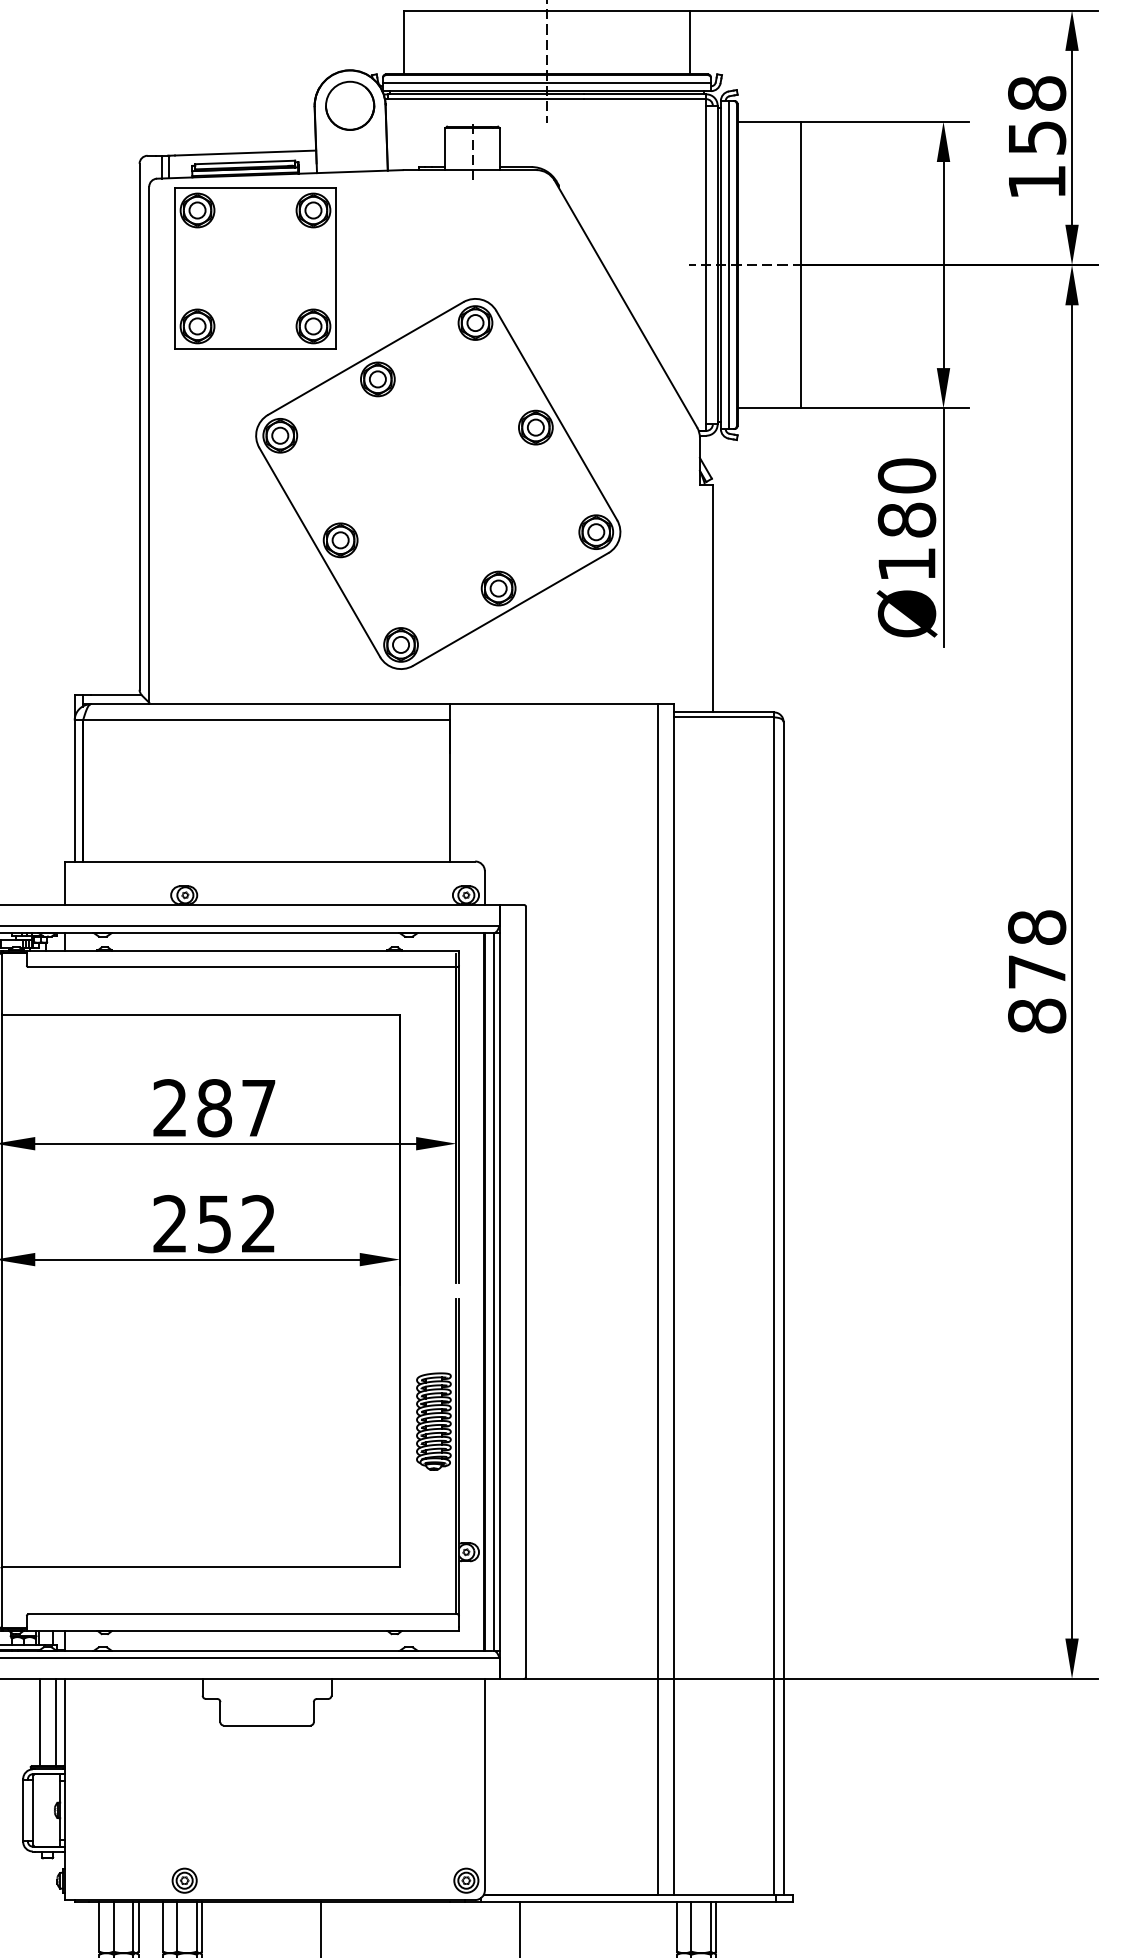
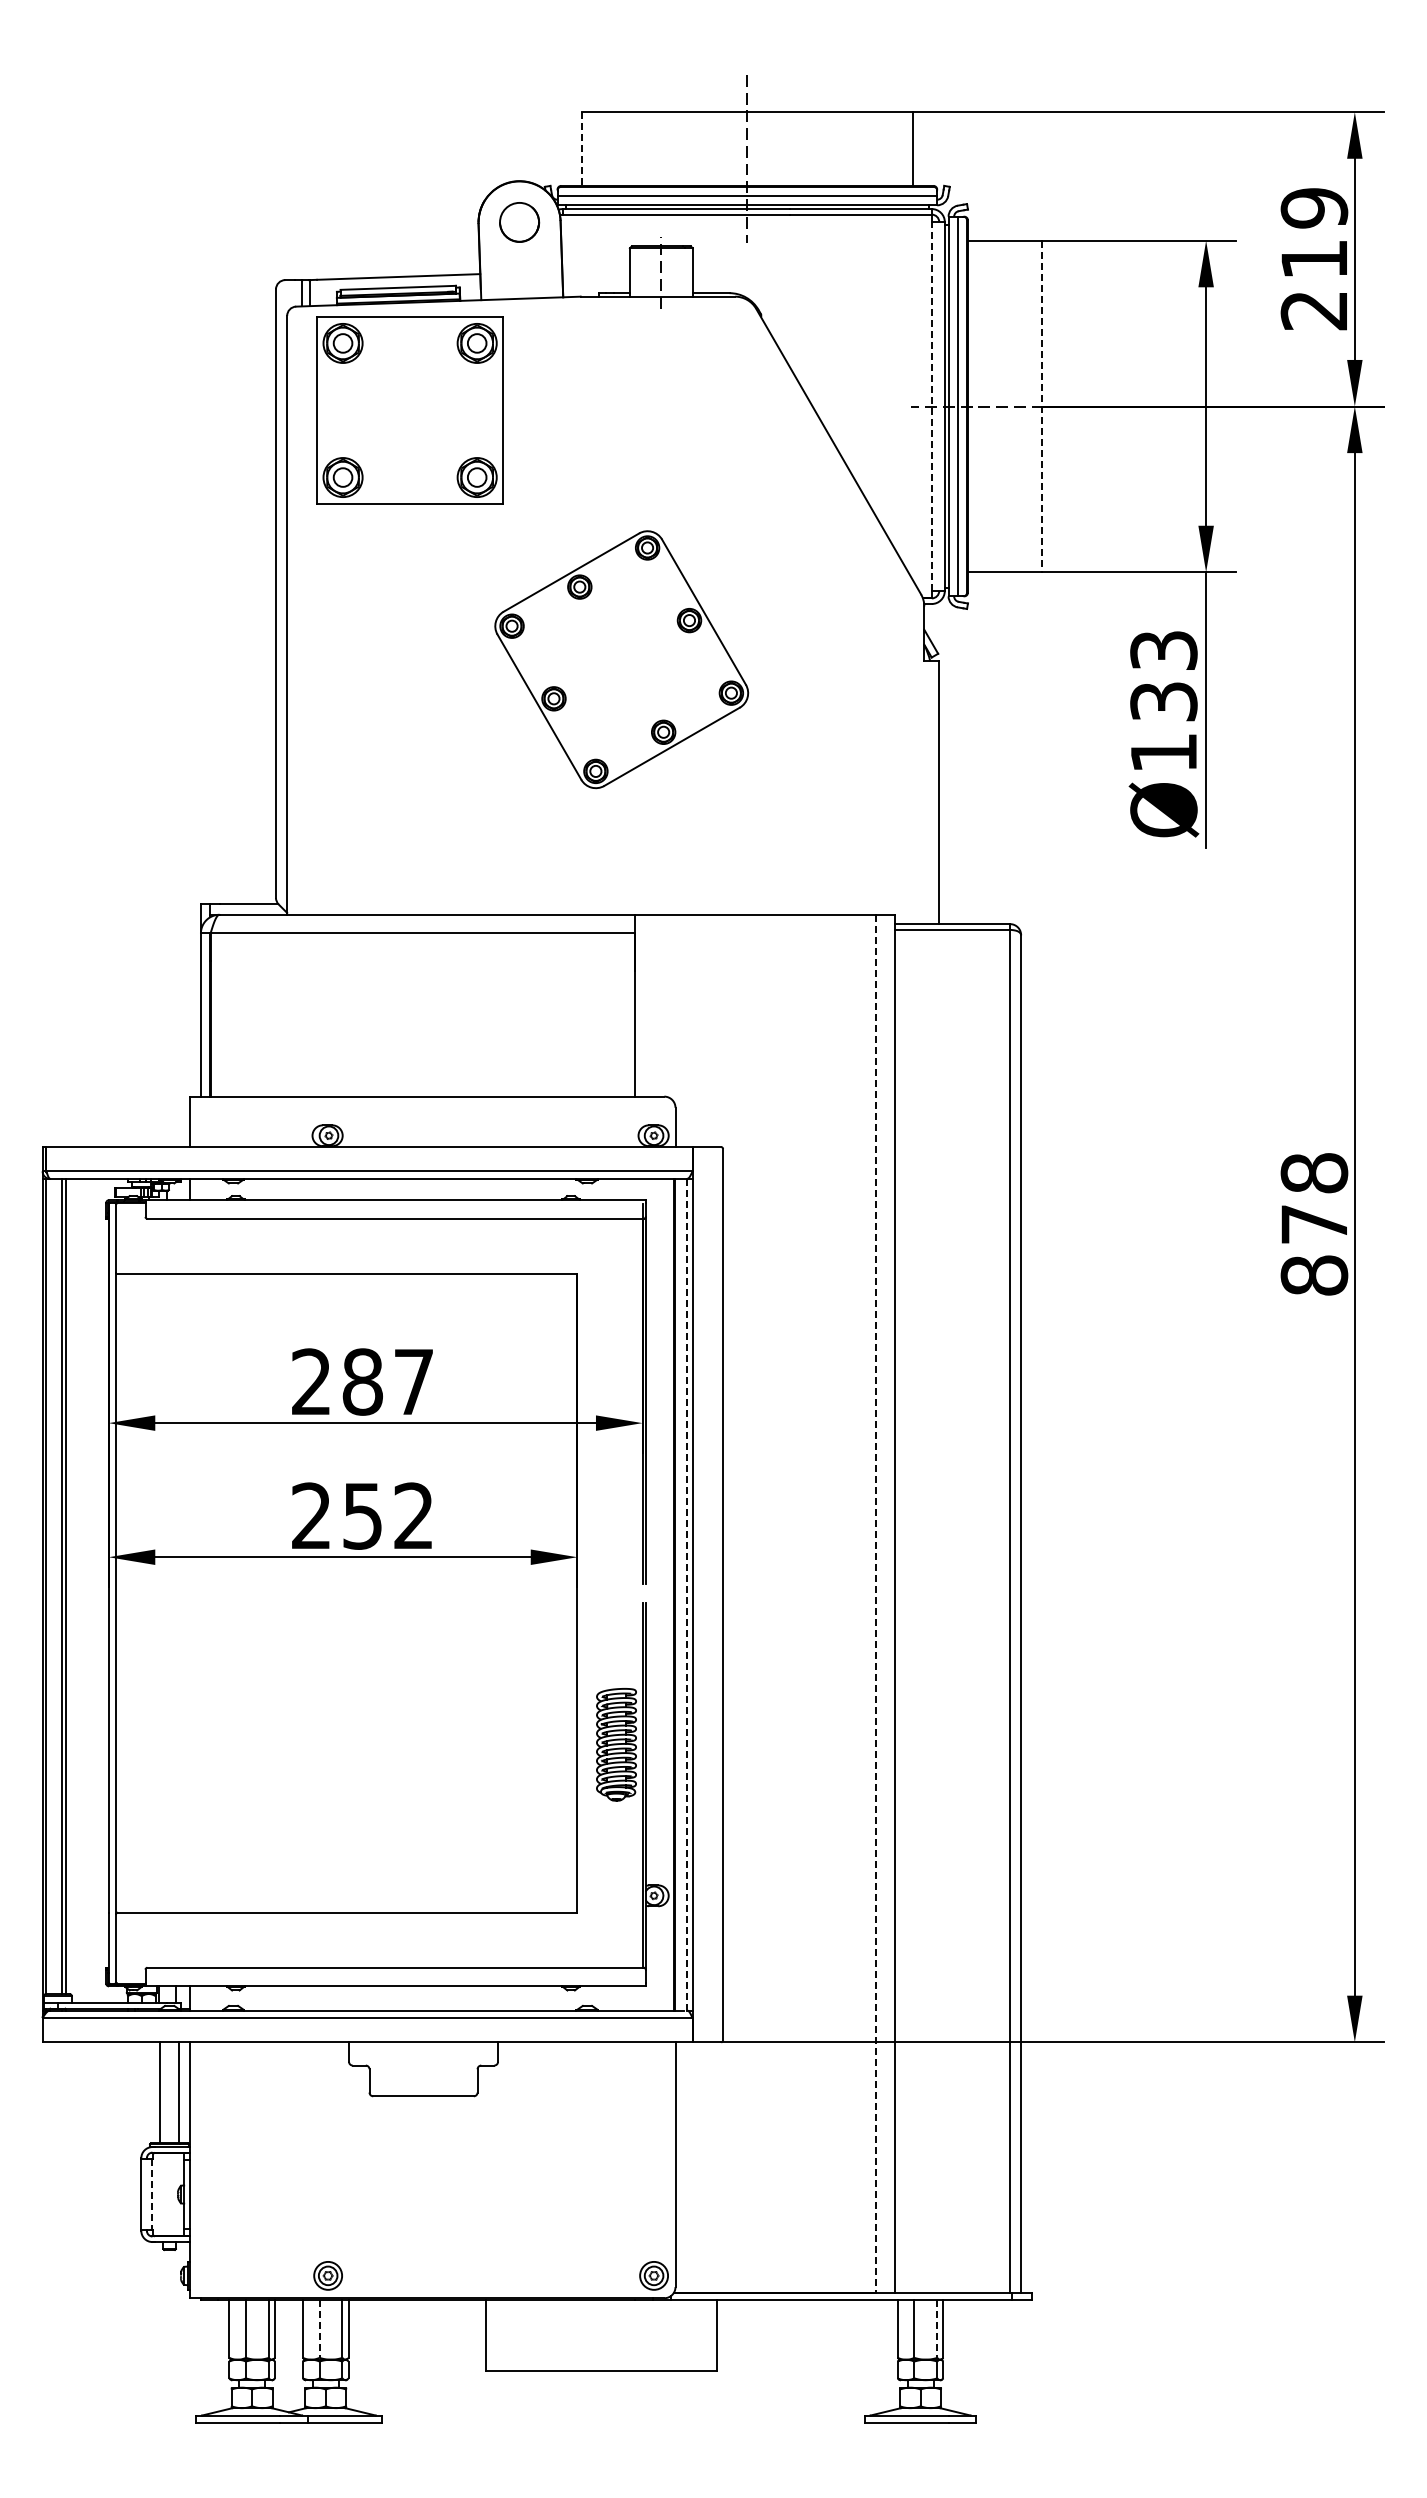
line: (403, 42) -> (581, 149), solid -> dashed
part: (350, 105) -> (519, 222), size x0.7
text: (1037, 137) -> (1314, 259), 158 -> 219
line: (706, 265) -> (931, 406), solid -> dashed
line: (801, 265) -> (1041, 406), solid -> dashed
part: (438, 483) -> (621, 659), size x0.6
text: (906, 497) -> (1163, 675), Ø180 -> Ø133
line: (494, 1291) -> (686, 1594), solid -> dashed
line: (657, 1299) -> (875, 1603), solid -> dashed
line: (32, 1810) -> (152, 2194), solid -> dashed
line: (177, 1926) -> (319, 2328), solid -> dashed
line: (711, 1926) -> (937, 2328), solid -> dashed

